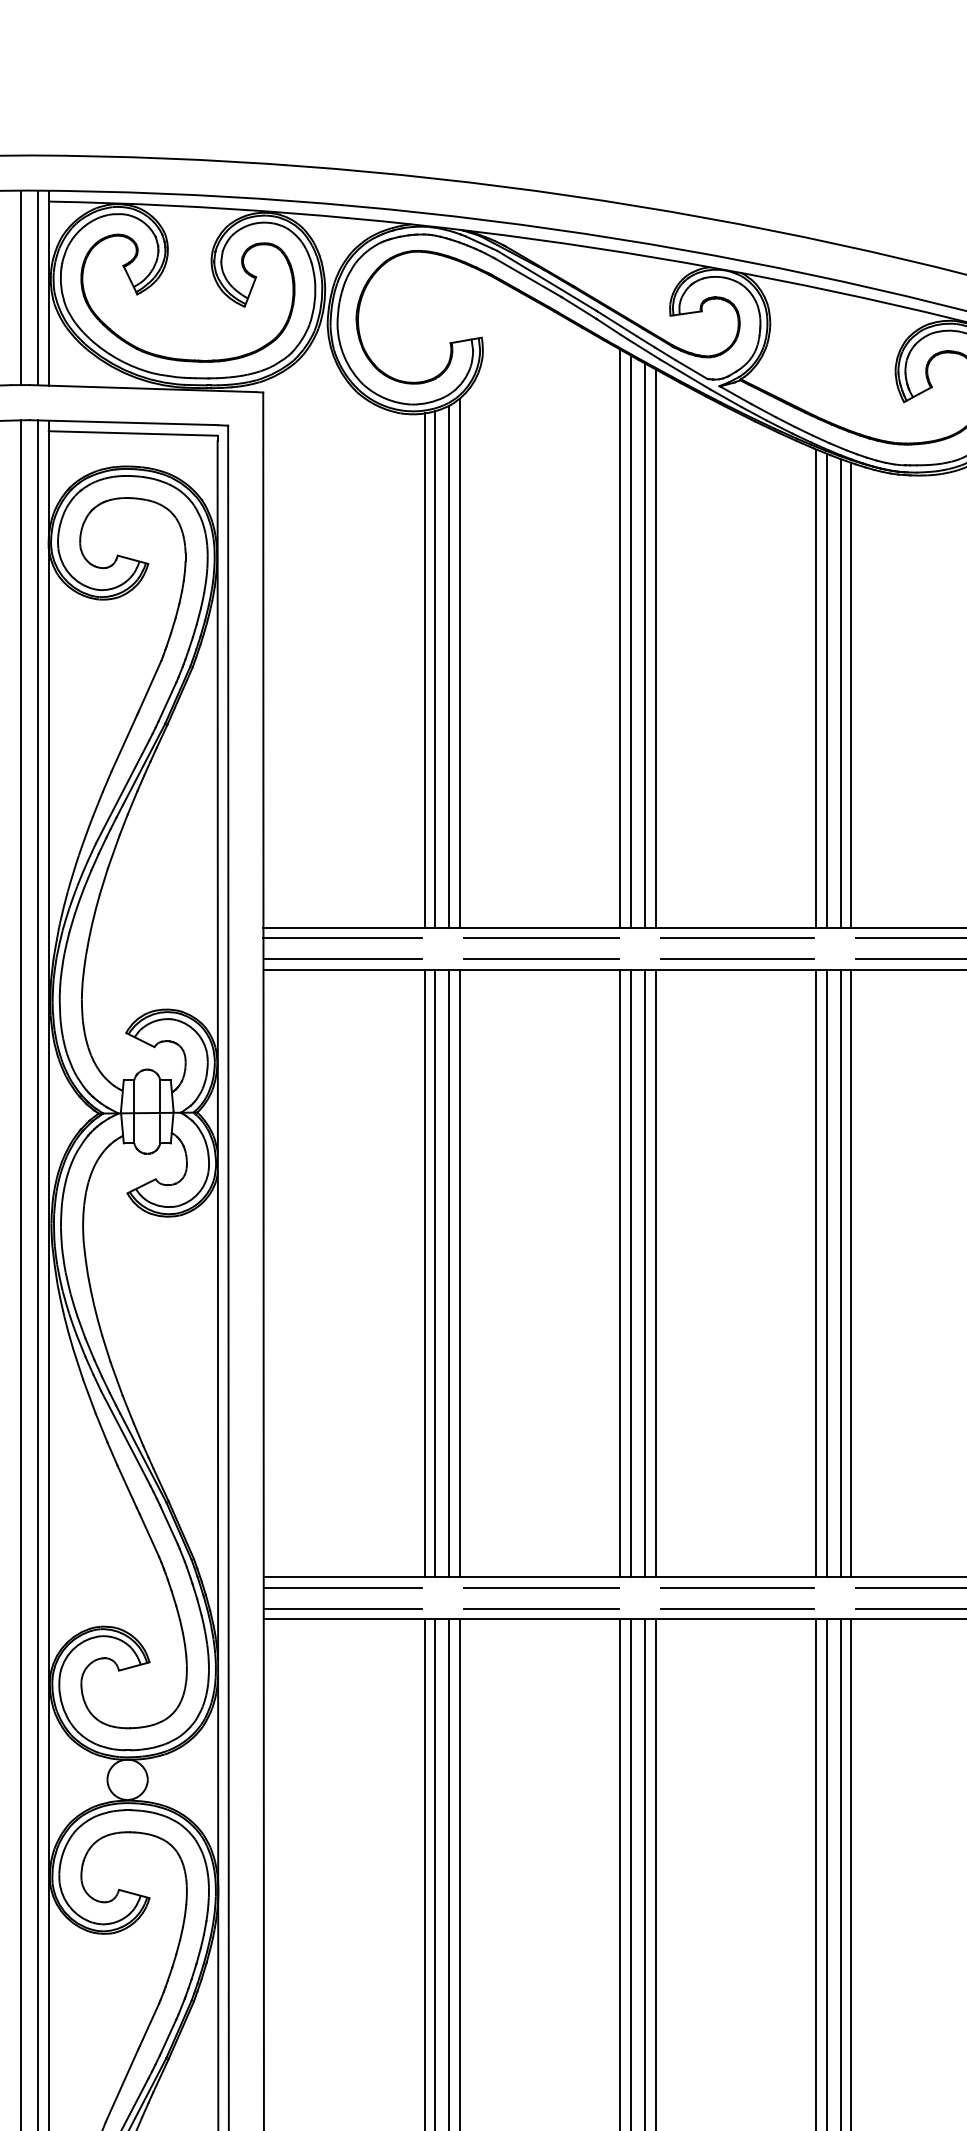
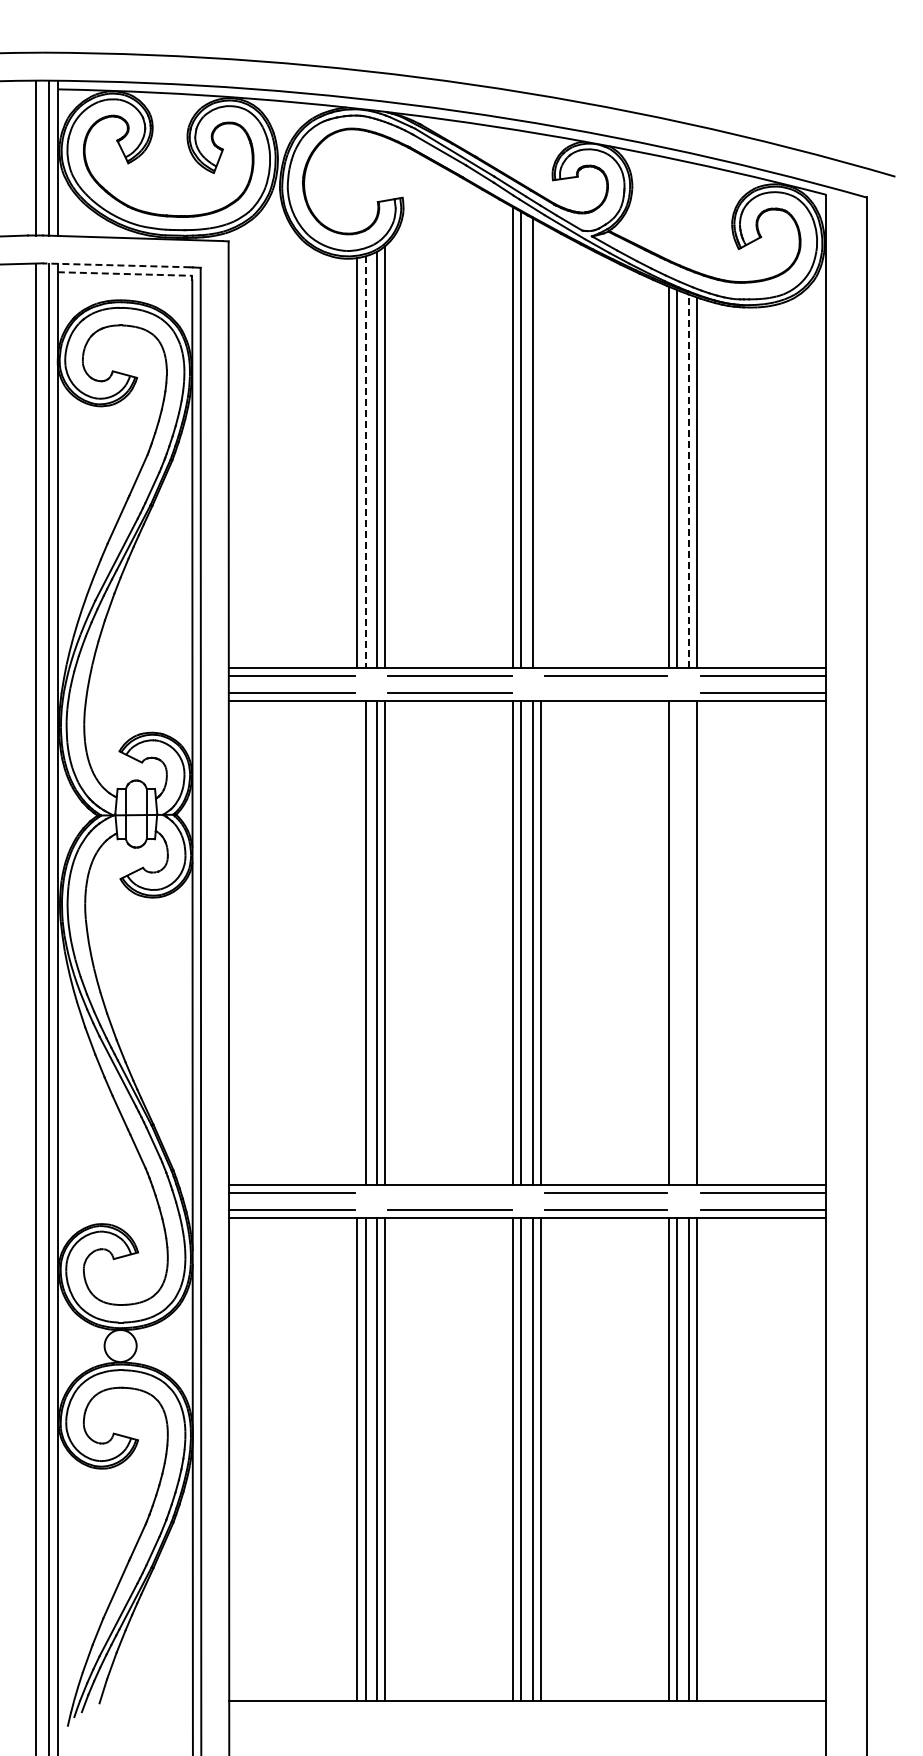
line: (122, 422) -> (116, 265), solid -> dashed
line: (133, 434) -> (125, 274), solid -> dashed
line: (654, 647) -> (540, 444), removed
line: (435, 670) -> (365, 462), solid -> dashed
line: (840, 694) -> (688, 481), solid -> dashed
line: (737, 959) -> (606, 692), removed
line: (425, 1273) -> (357, 942), removed
line: (826, 1273) -> (677, 942), removed
line: (840, 1273) -> (688, 942), removed
line: (540, 1588) -> (449, 1193), removed

